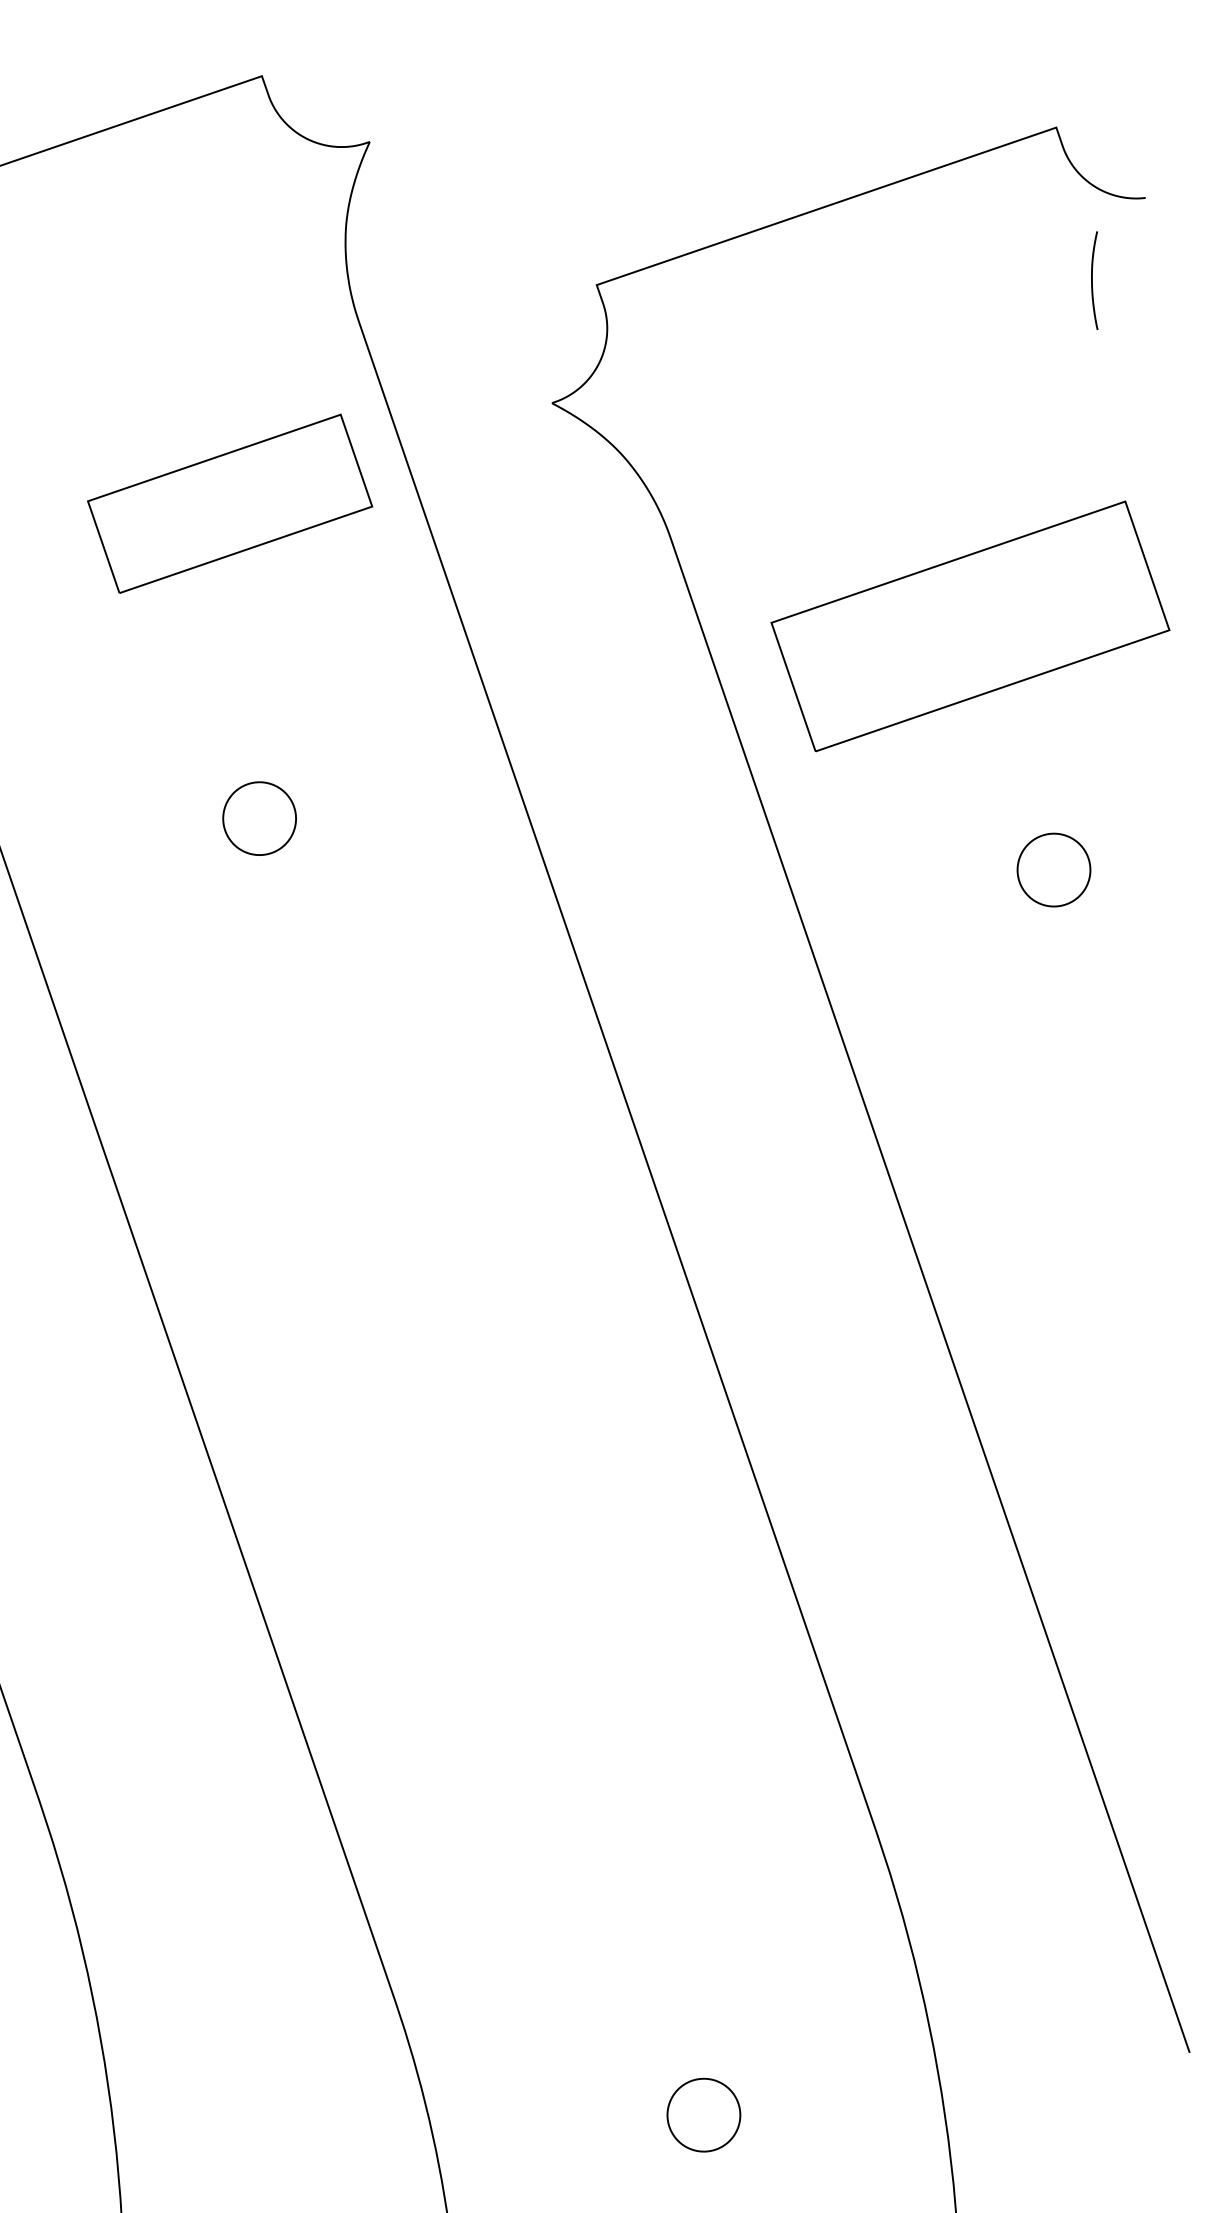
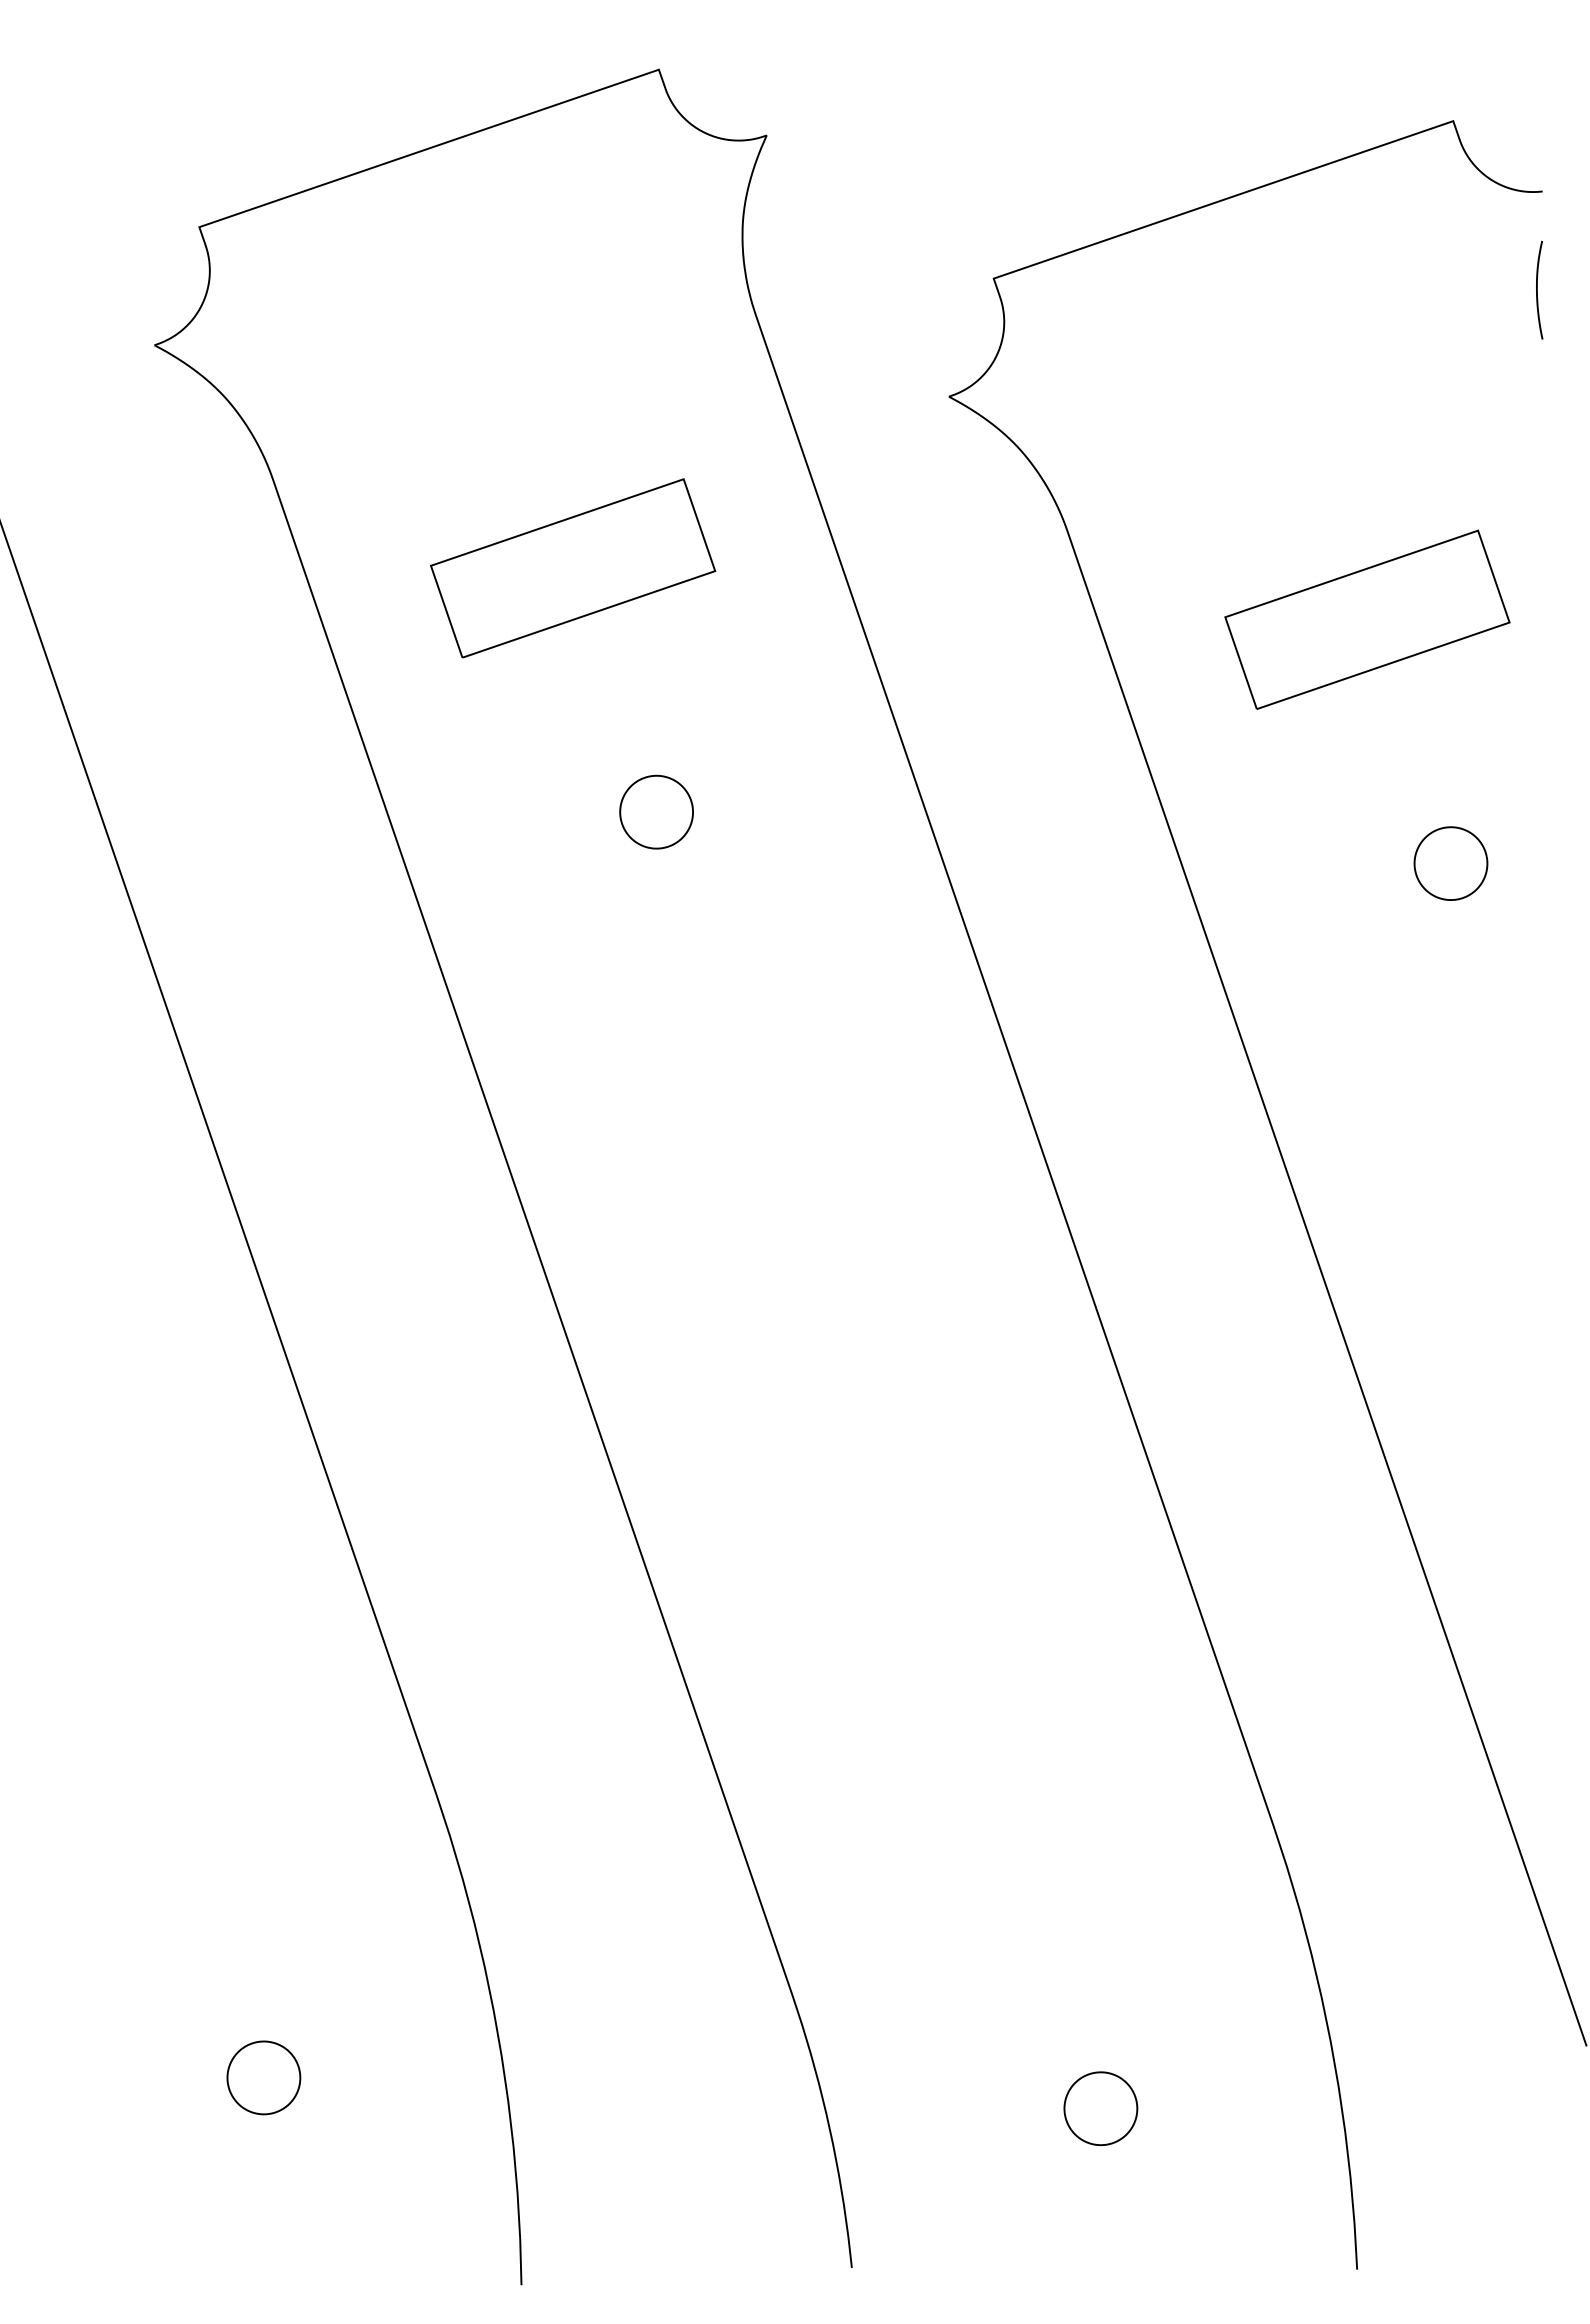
curve: (1092, 279) -> (1537, 289), moved
part: (230, 503) -> (573, 568), moved
part: (970, 625) -> (1367, 619), size x0.71

